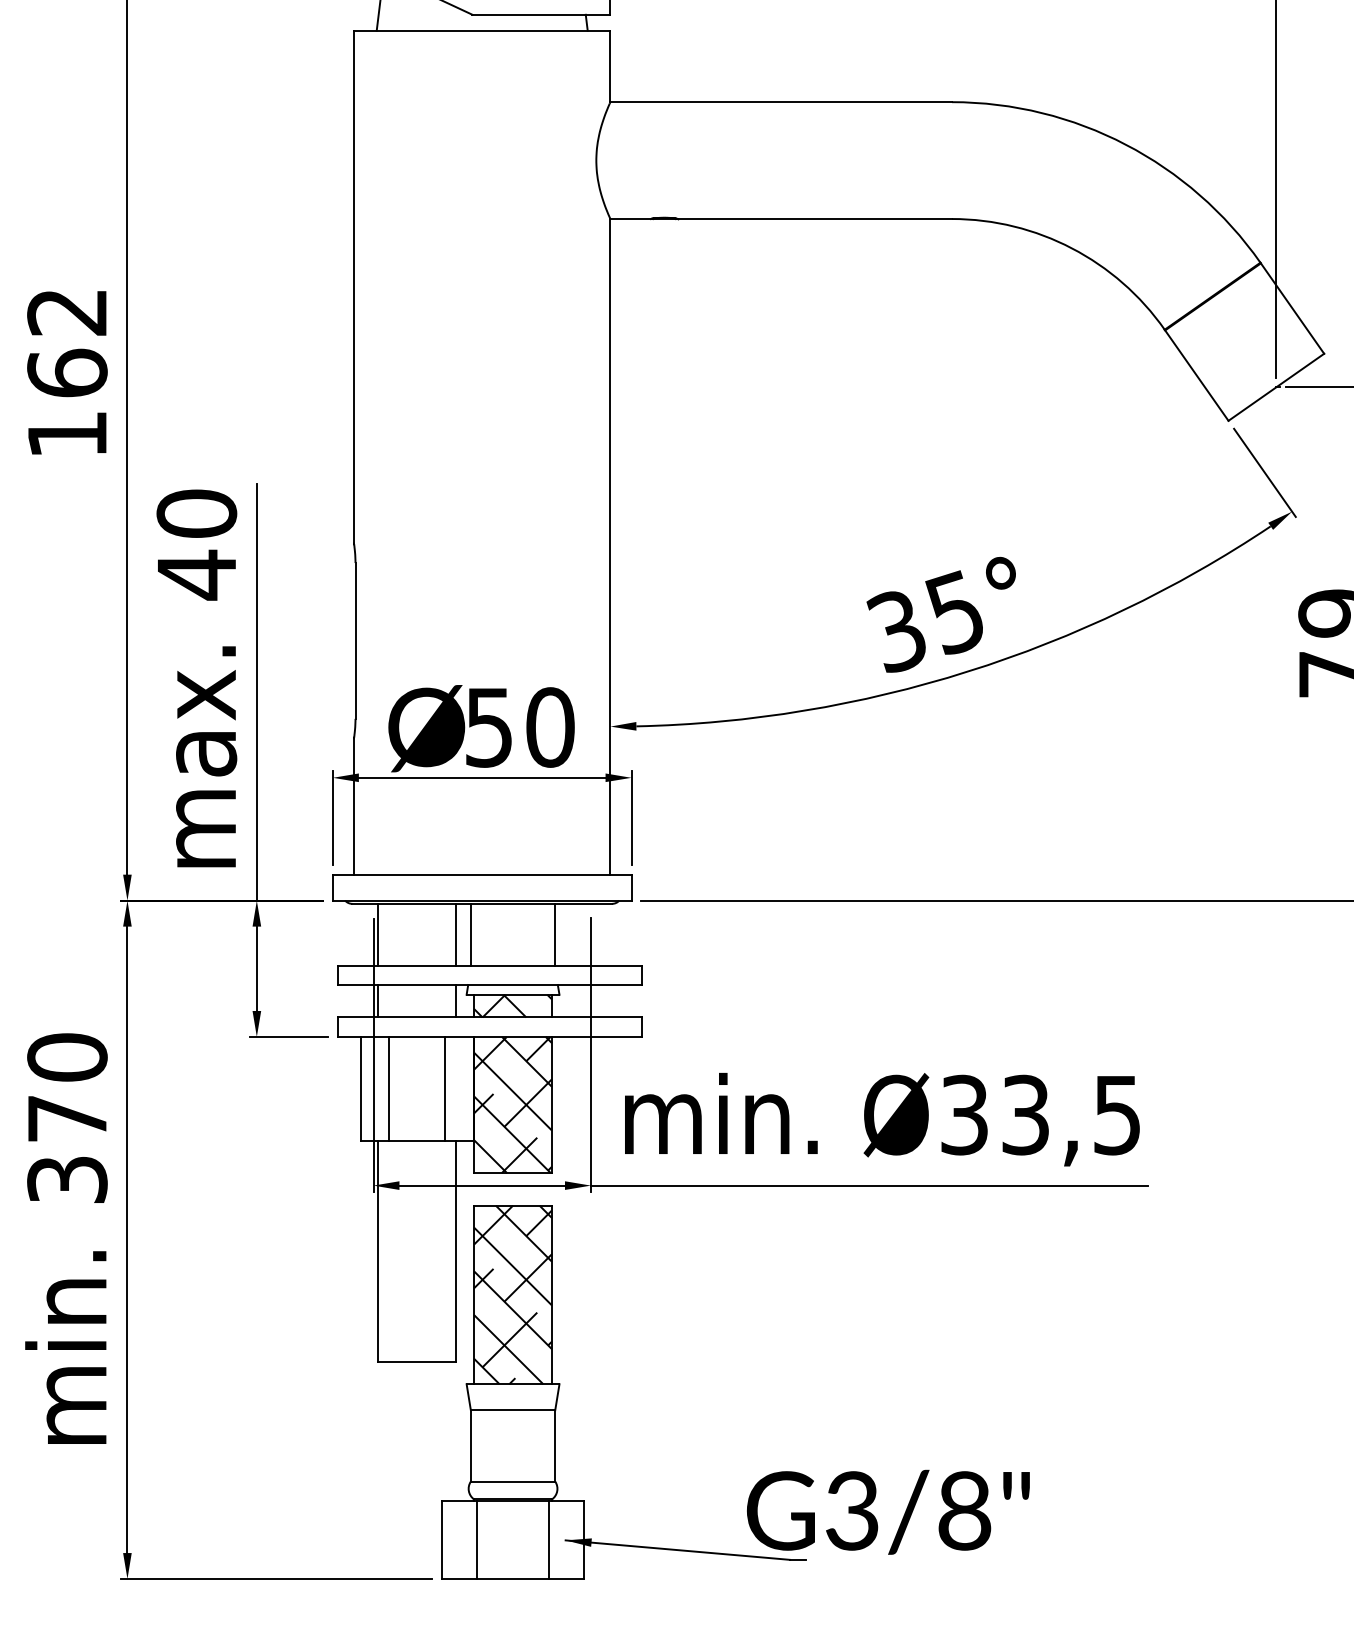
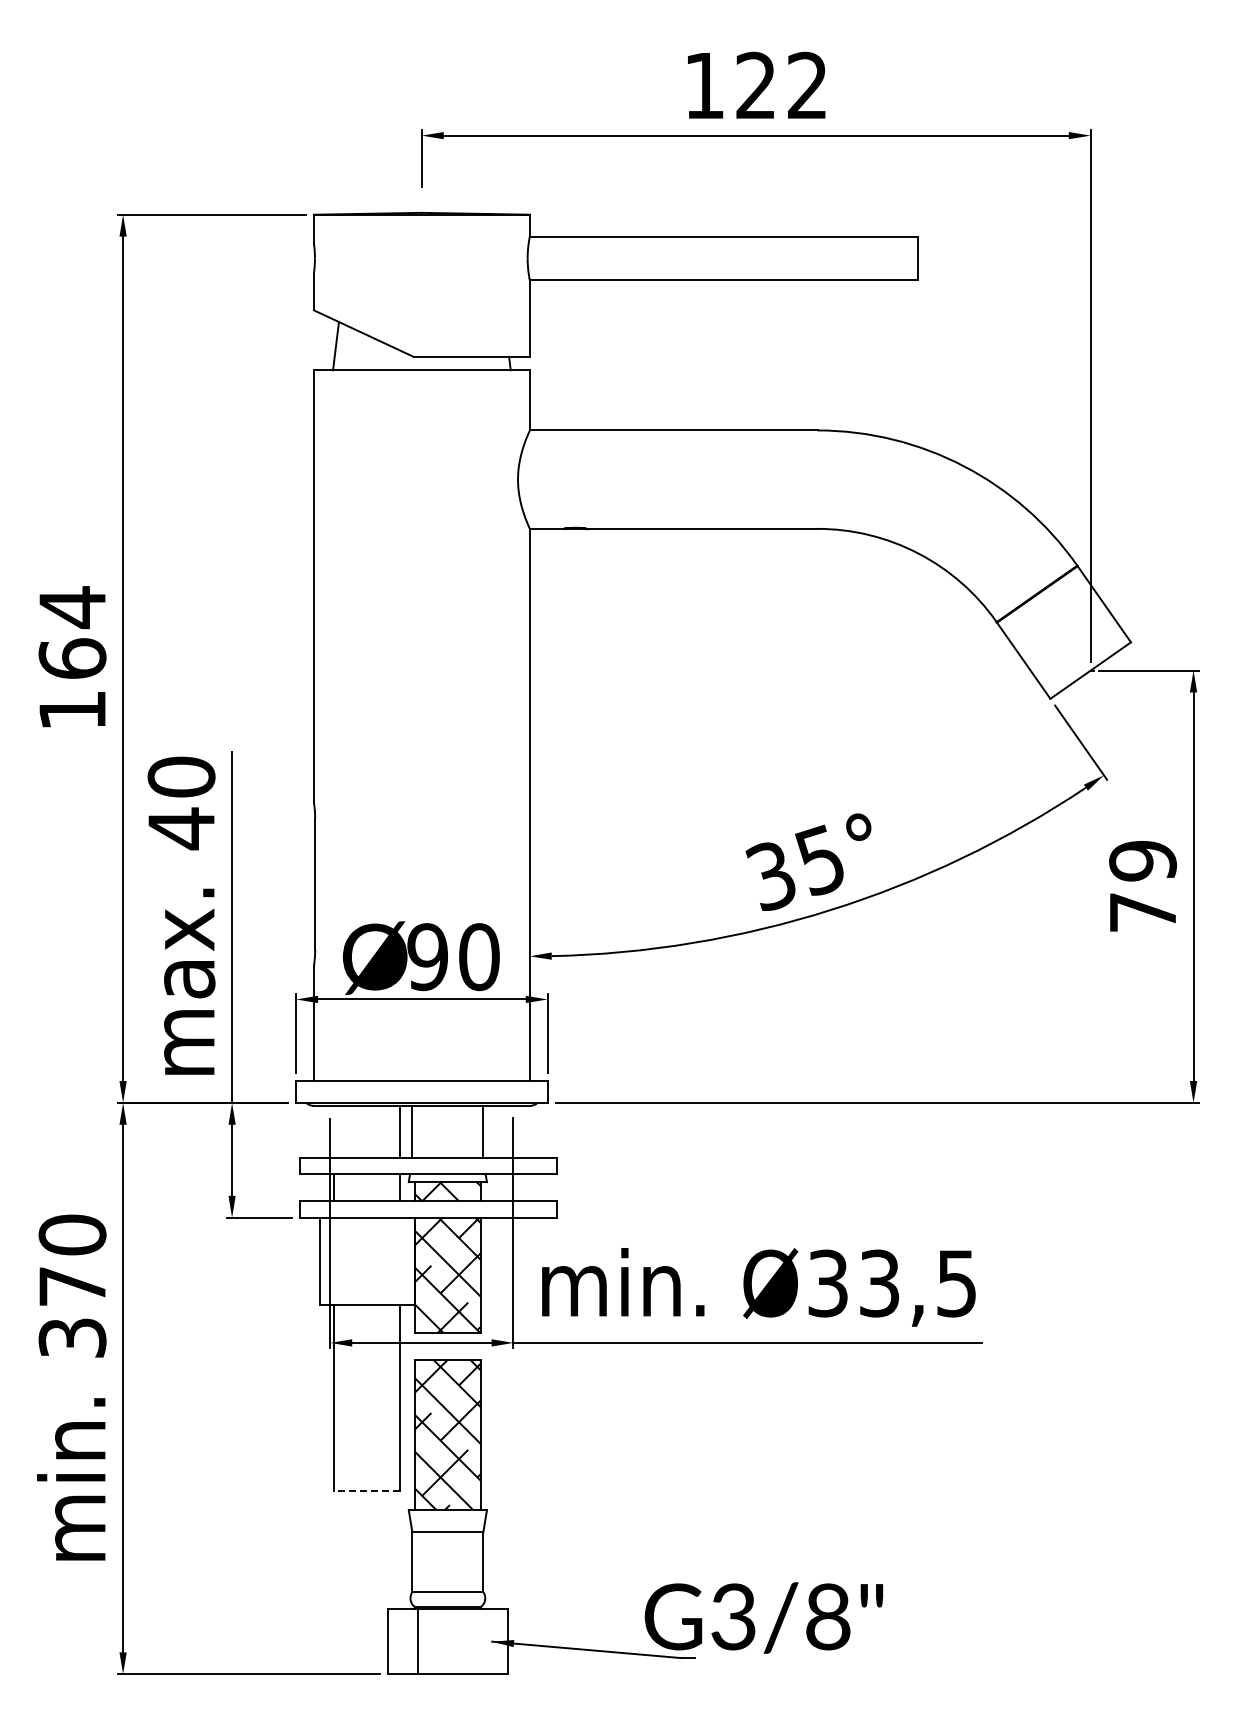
text: (66, 312) -> (71, 607), 162 -> 164
text: (488, 726) -> (427, 956), 50 -> 90
line: (378, 934) -> (334, 1131), removed
line: (389, 1088) -> (343, 1261), removed
line: (444, 1088) -> (390, 1261), removed
line: (417, 1362) -> (367, 1491), solid -> dashed
line: (548, 1540) -> (477, 1641), removed

